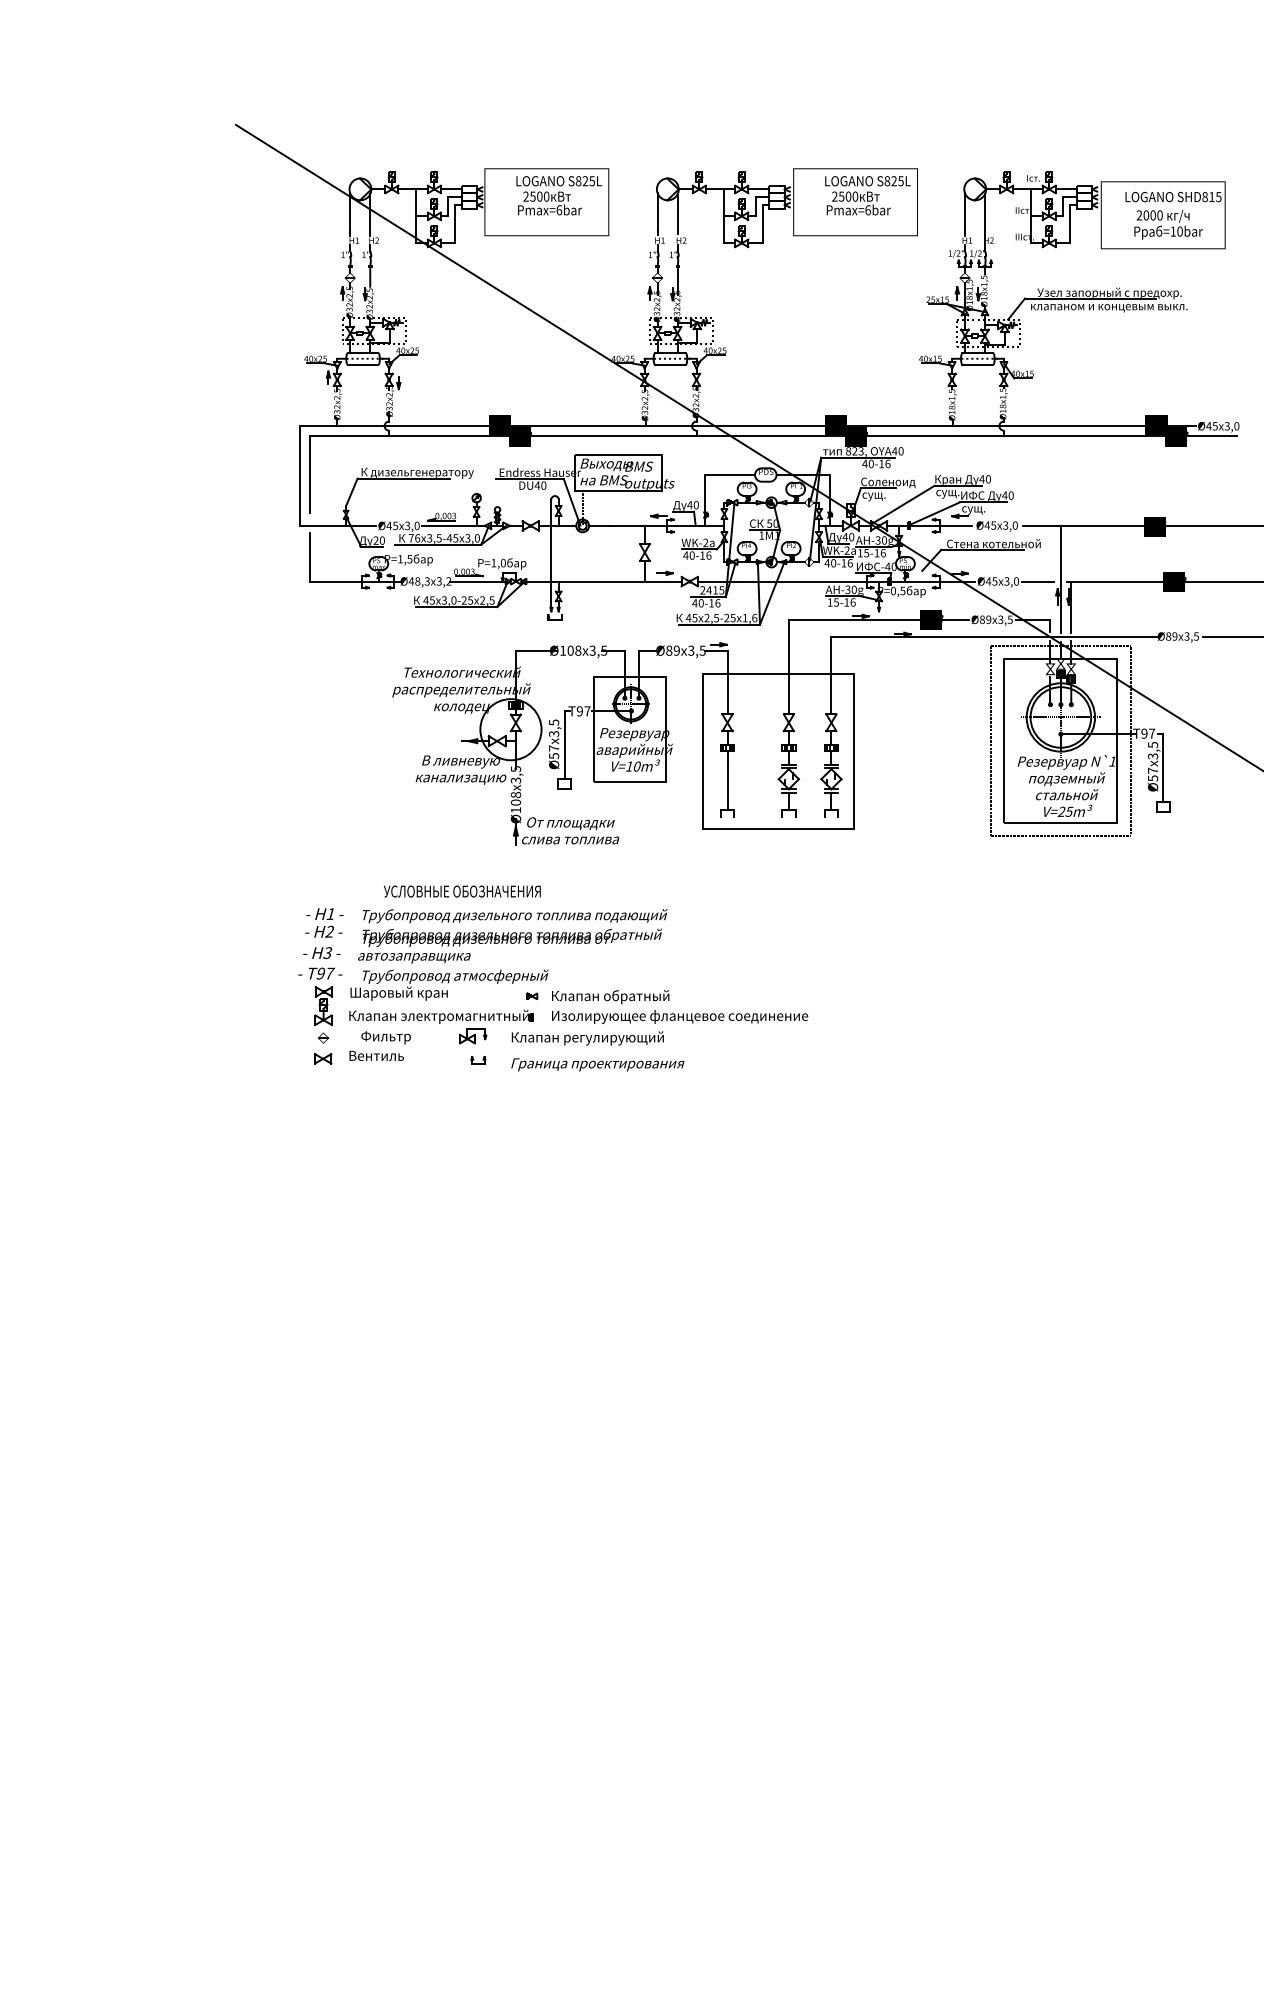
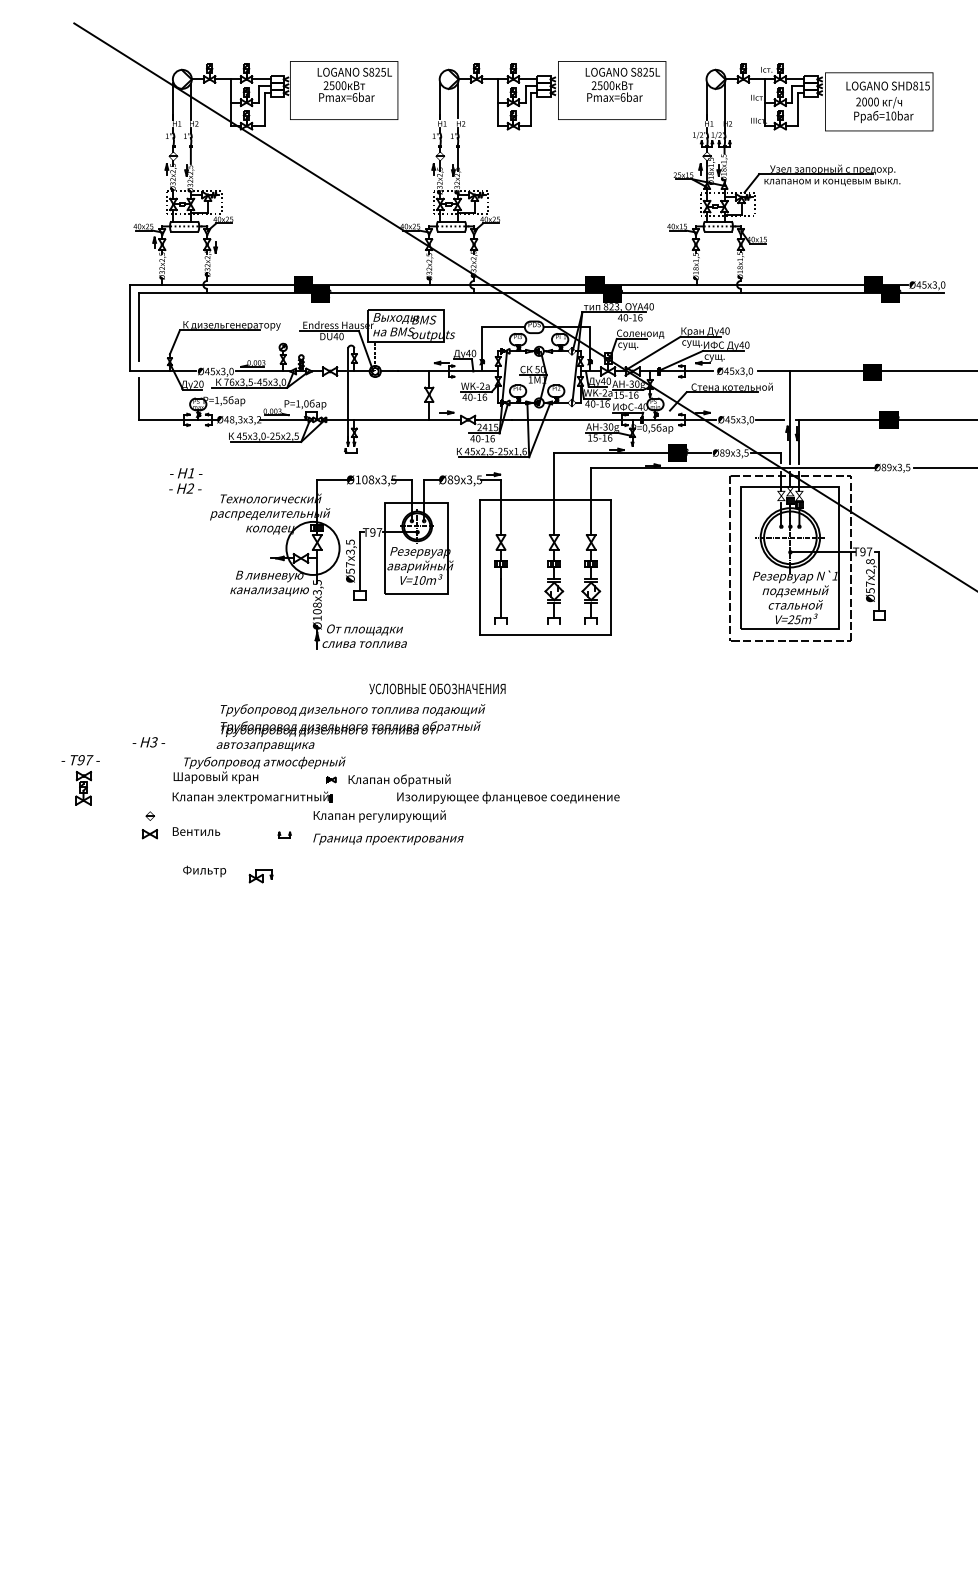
text: (1153, 750) -> (870, 566), 3,5 -> 2,8
text: (462, 891) -> (437, 688), moved
text: (324, 922) -> (185, 480), moved
text: (512, 936) -> (350, 727), moved
part: (320, 996) -> (80, 780), moved
text: (680, 1016) -> (508, 797), moved
part: (473, 1036) -> (261, 876), moved
text: (385, 1037) -> (204, 871), moved

